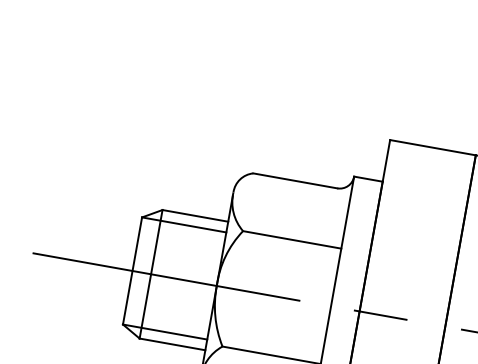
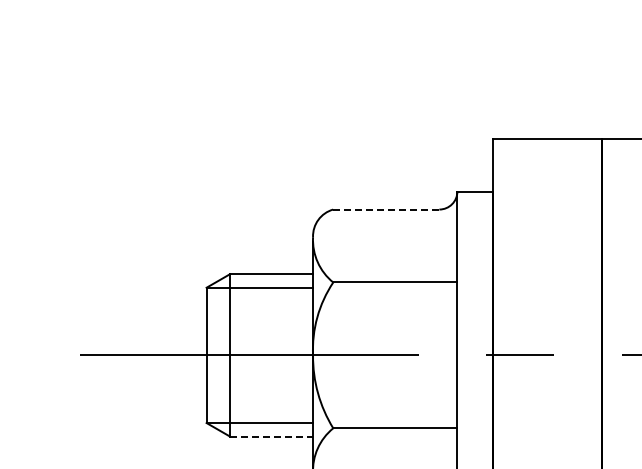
line: (294, 180) -> (385, 209), solid -> dashed
line: (172, 344) -> (271, 436), solid -> dashed

